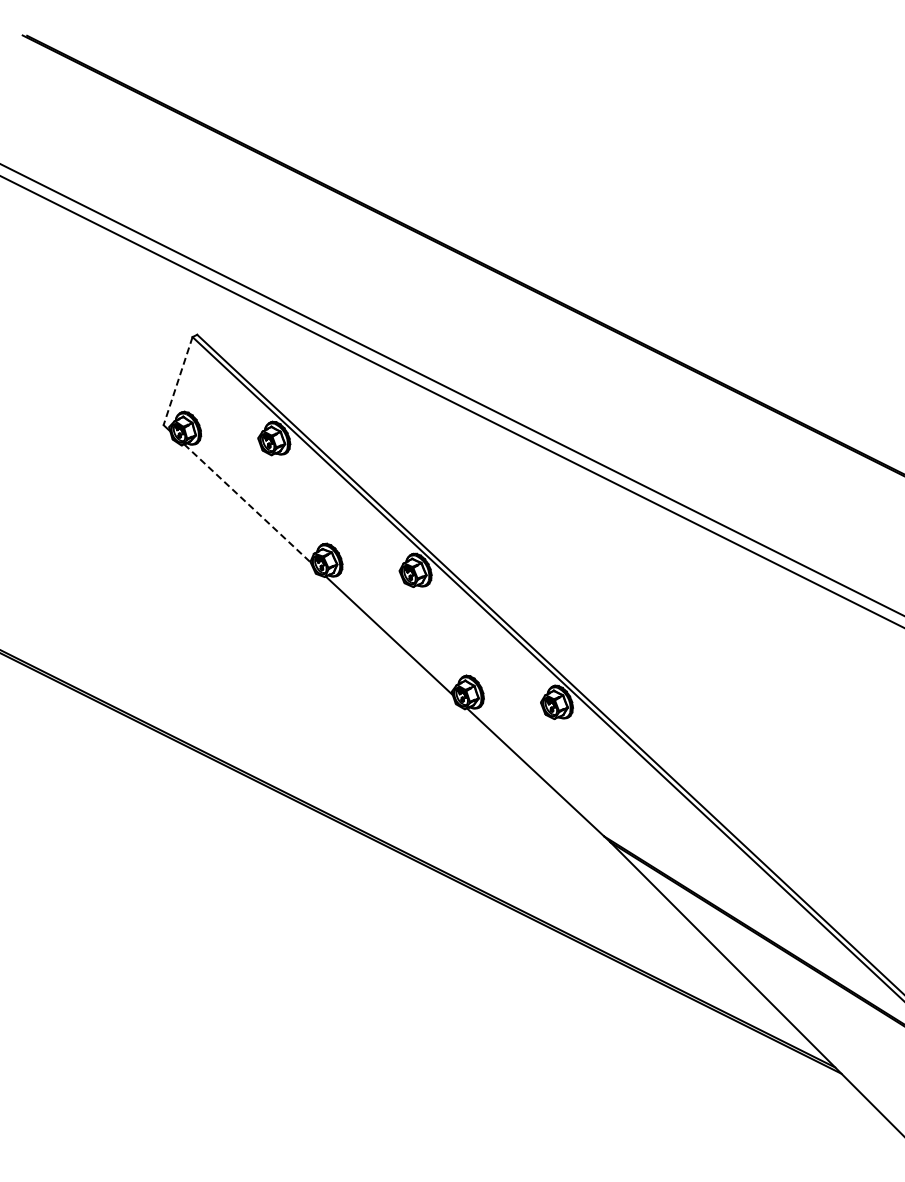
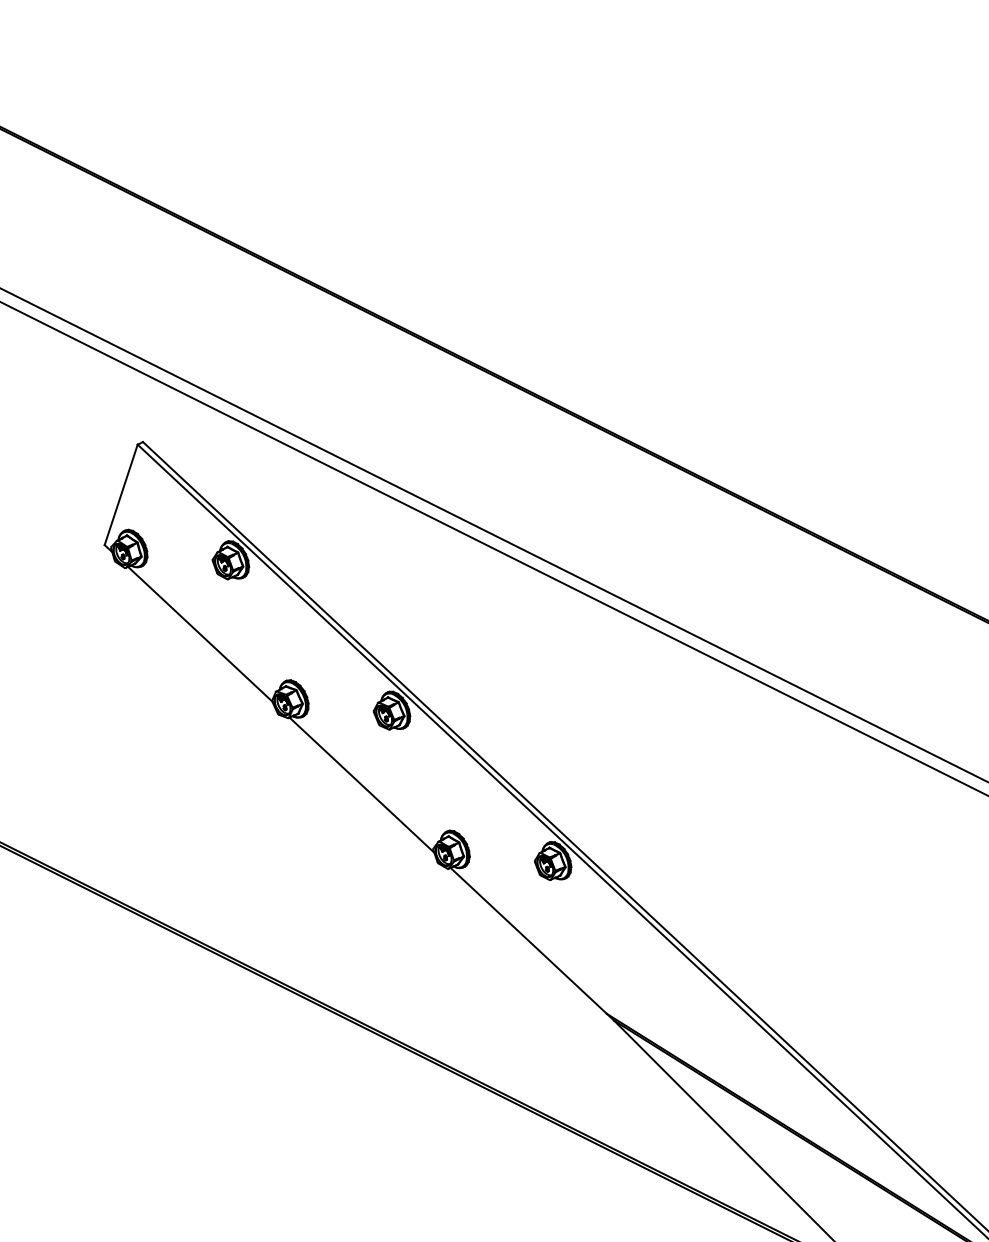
line: (177, 381) -> (120, 495), dashed -> solid
line: (247, 503) -> (200, 634), dashed -> solid

